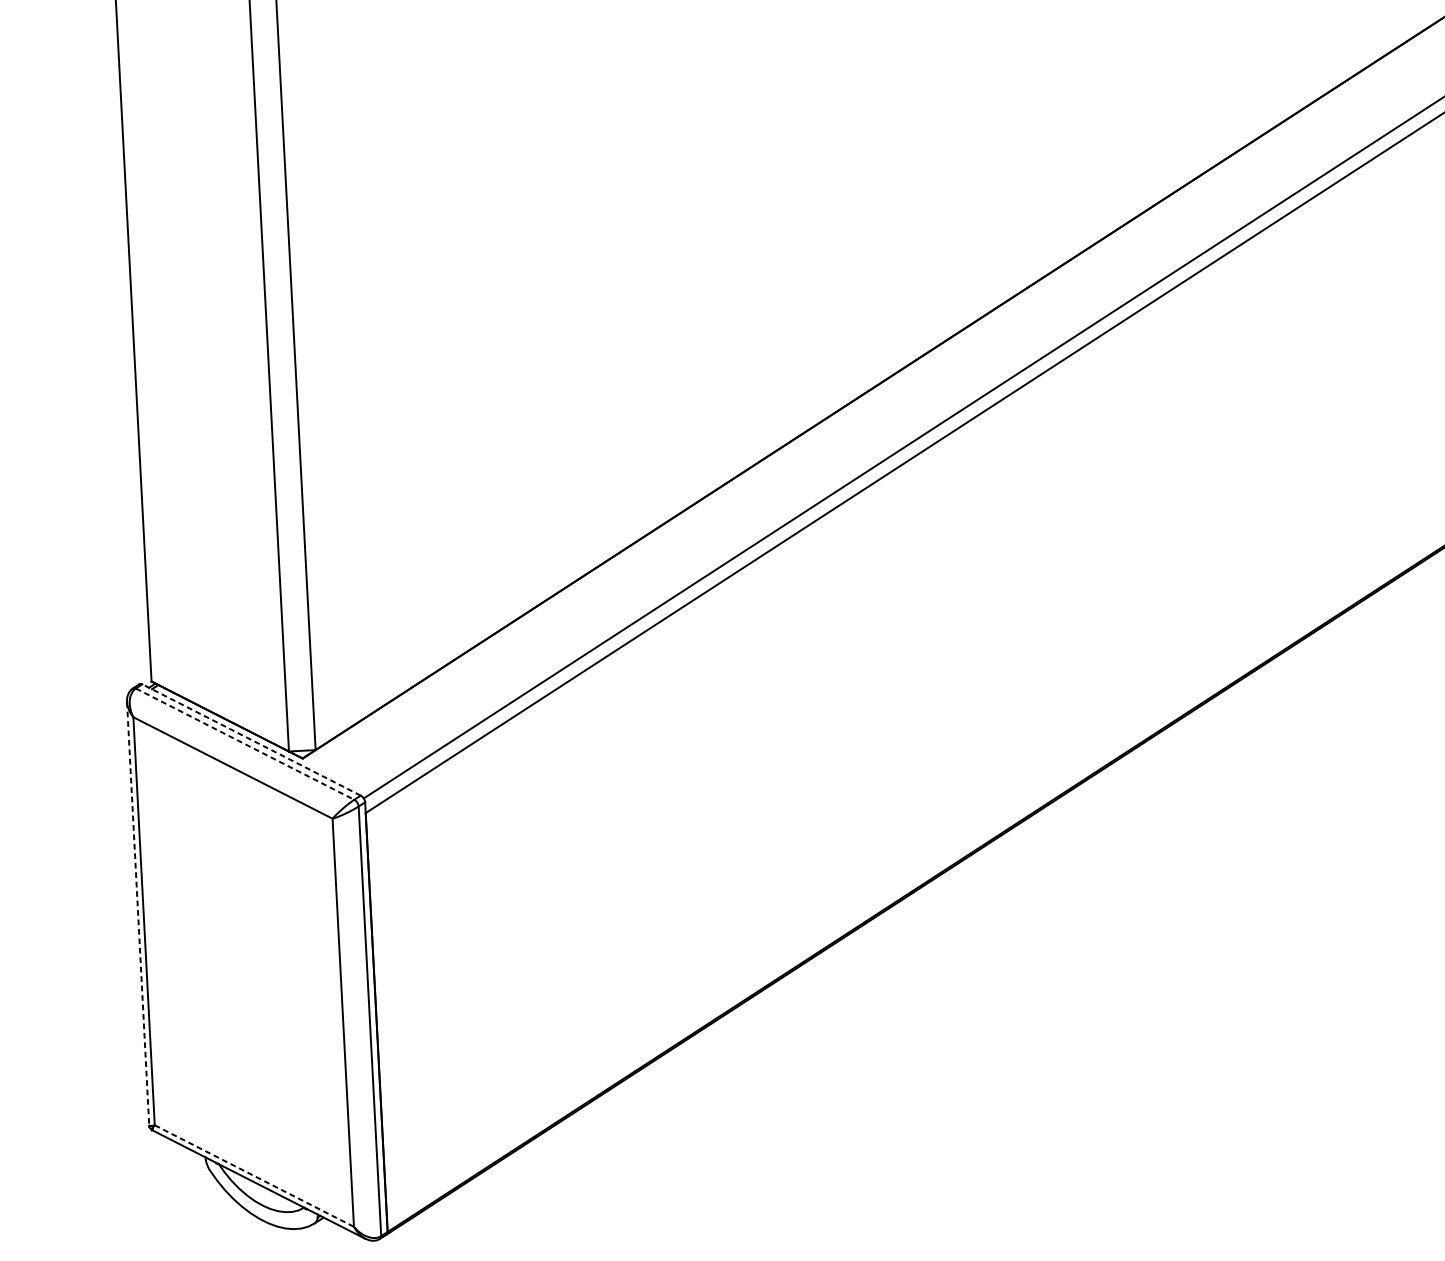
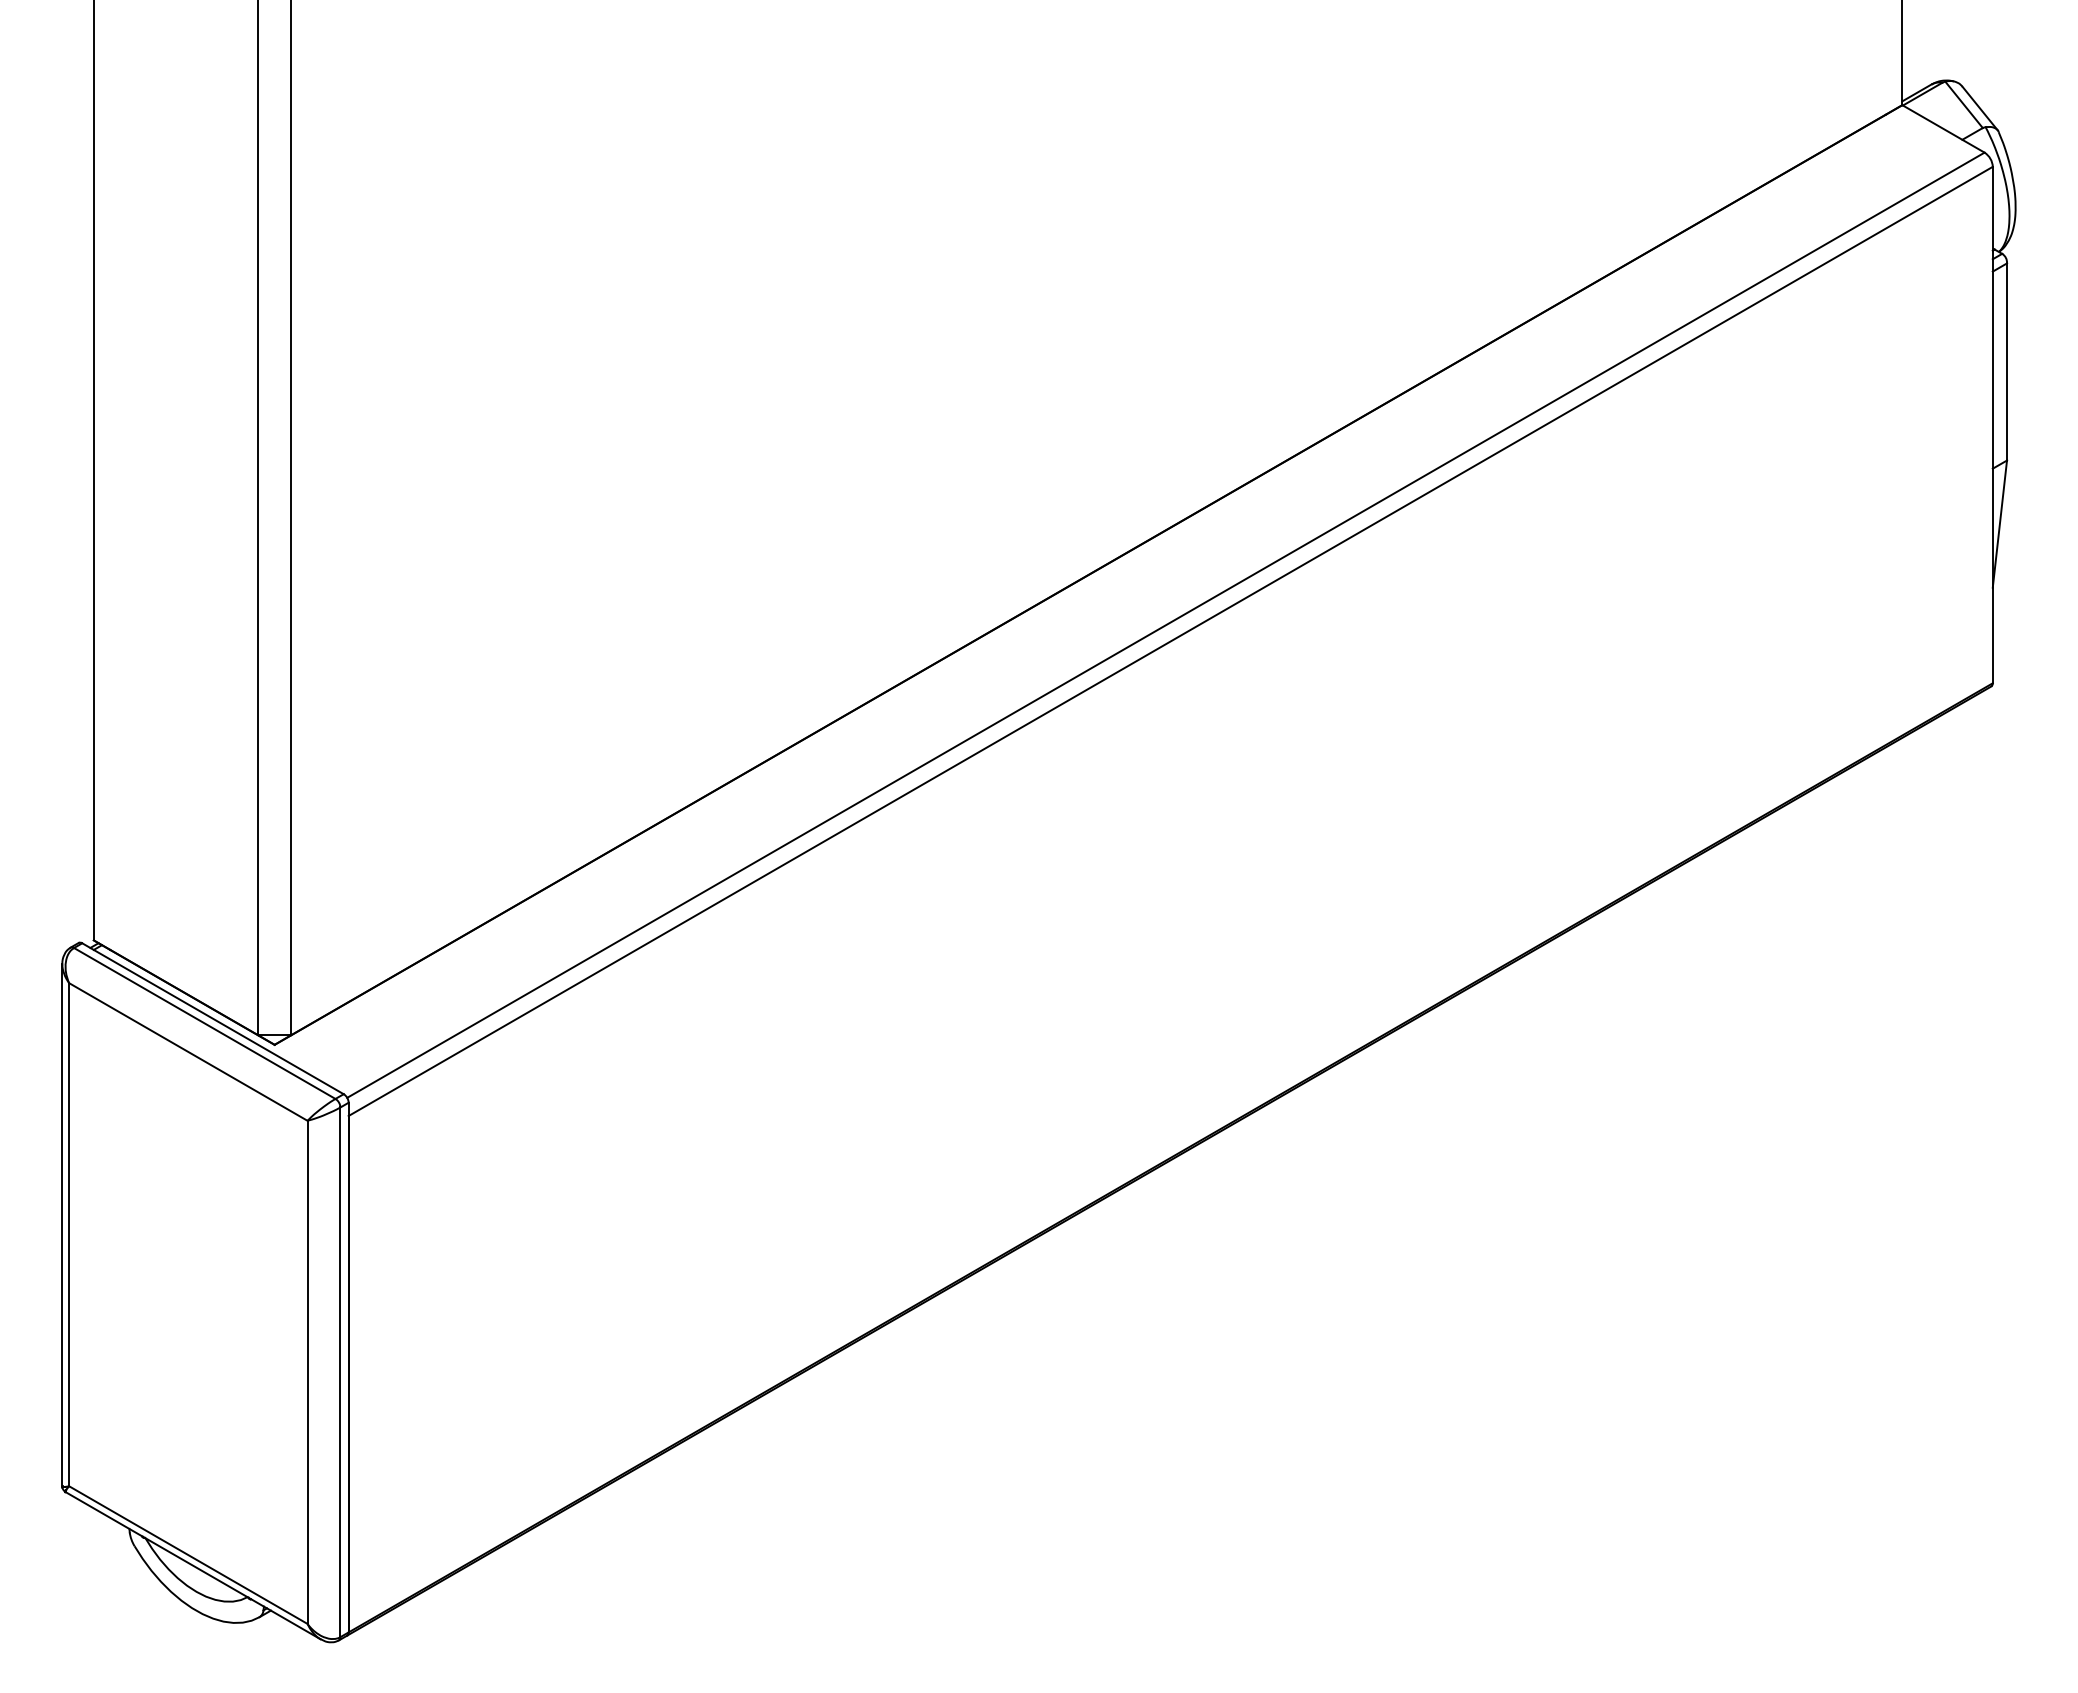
line: (251, 739) -> (213, 1018), dashed -> solid
line: (244, 744) -> (204, 1023), dashed -> solid
line: (138, 914) -> (62, 1225), dashed -> solid
line: (254, 1176) -> (188, 1555), dashed -> solid

